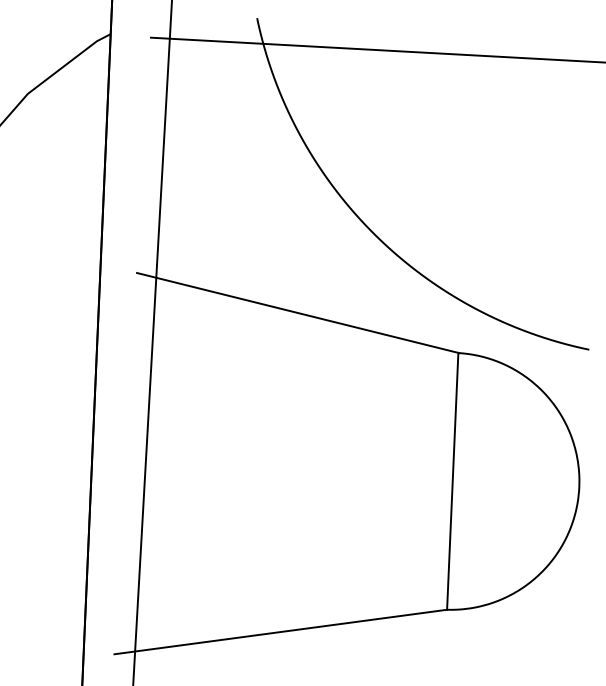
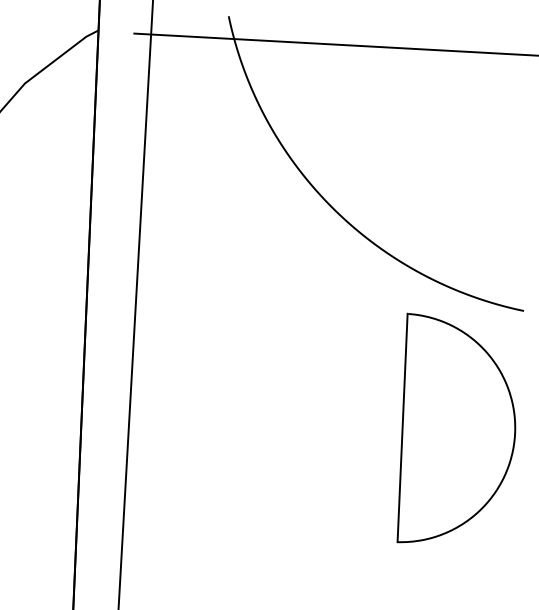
line: (297, 312) -> (264, 277), removed
line: (280, 631) -> (249, 561), removed

